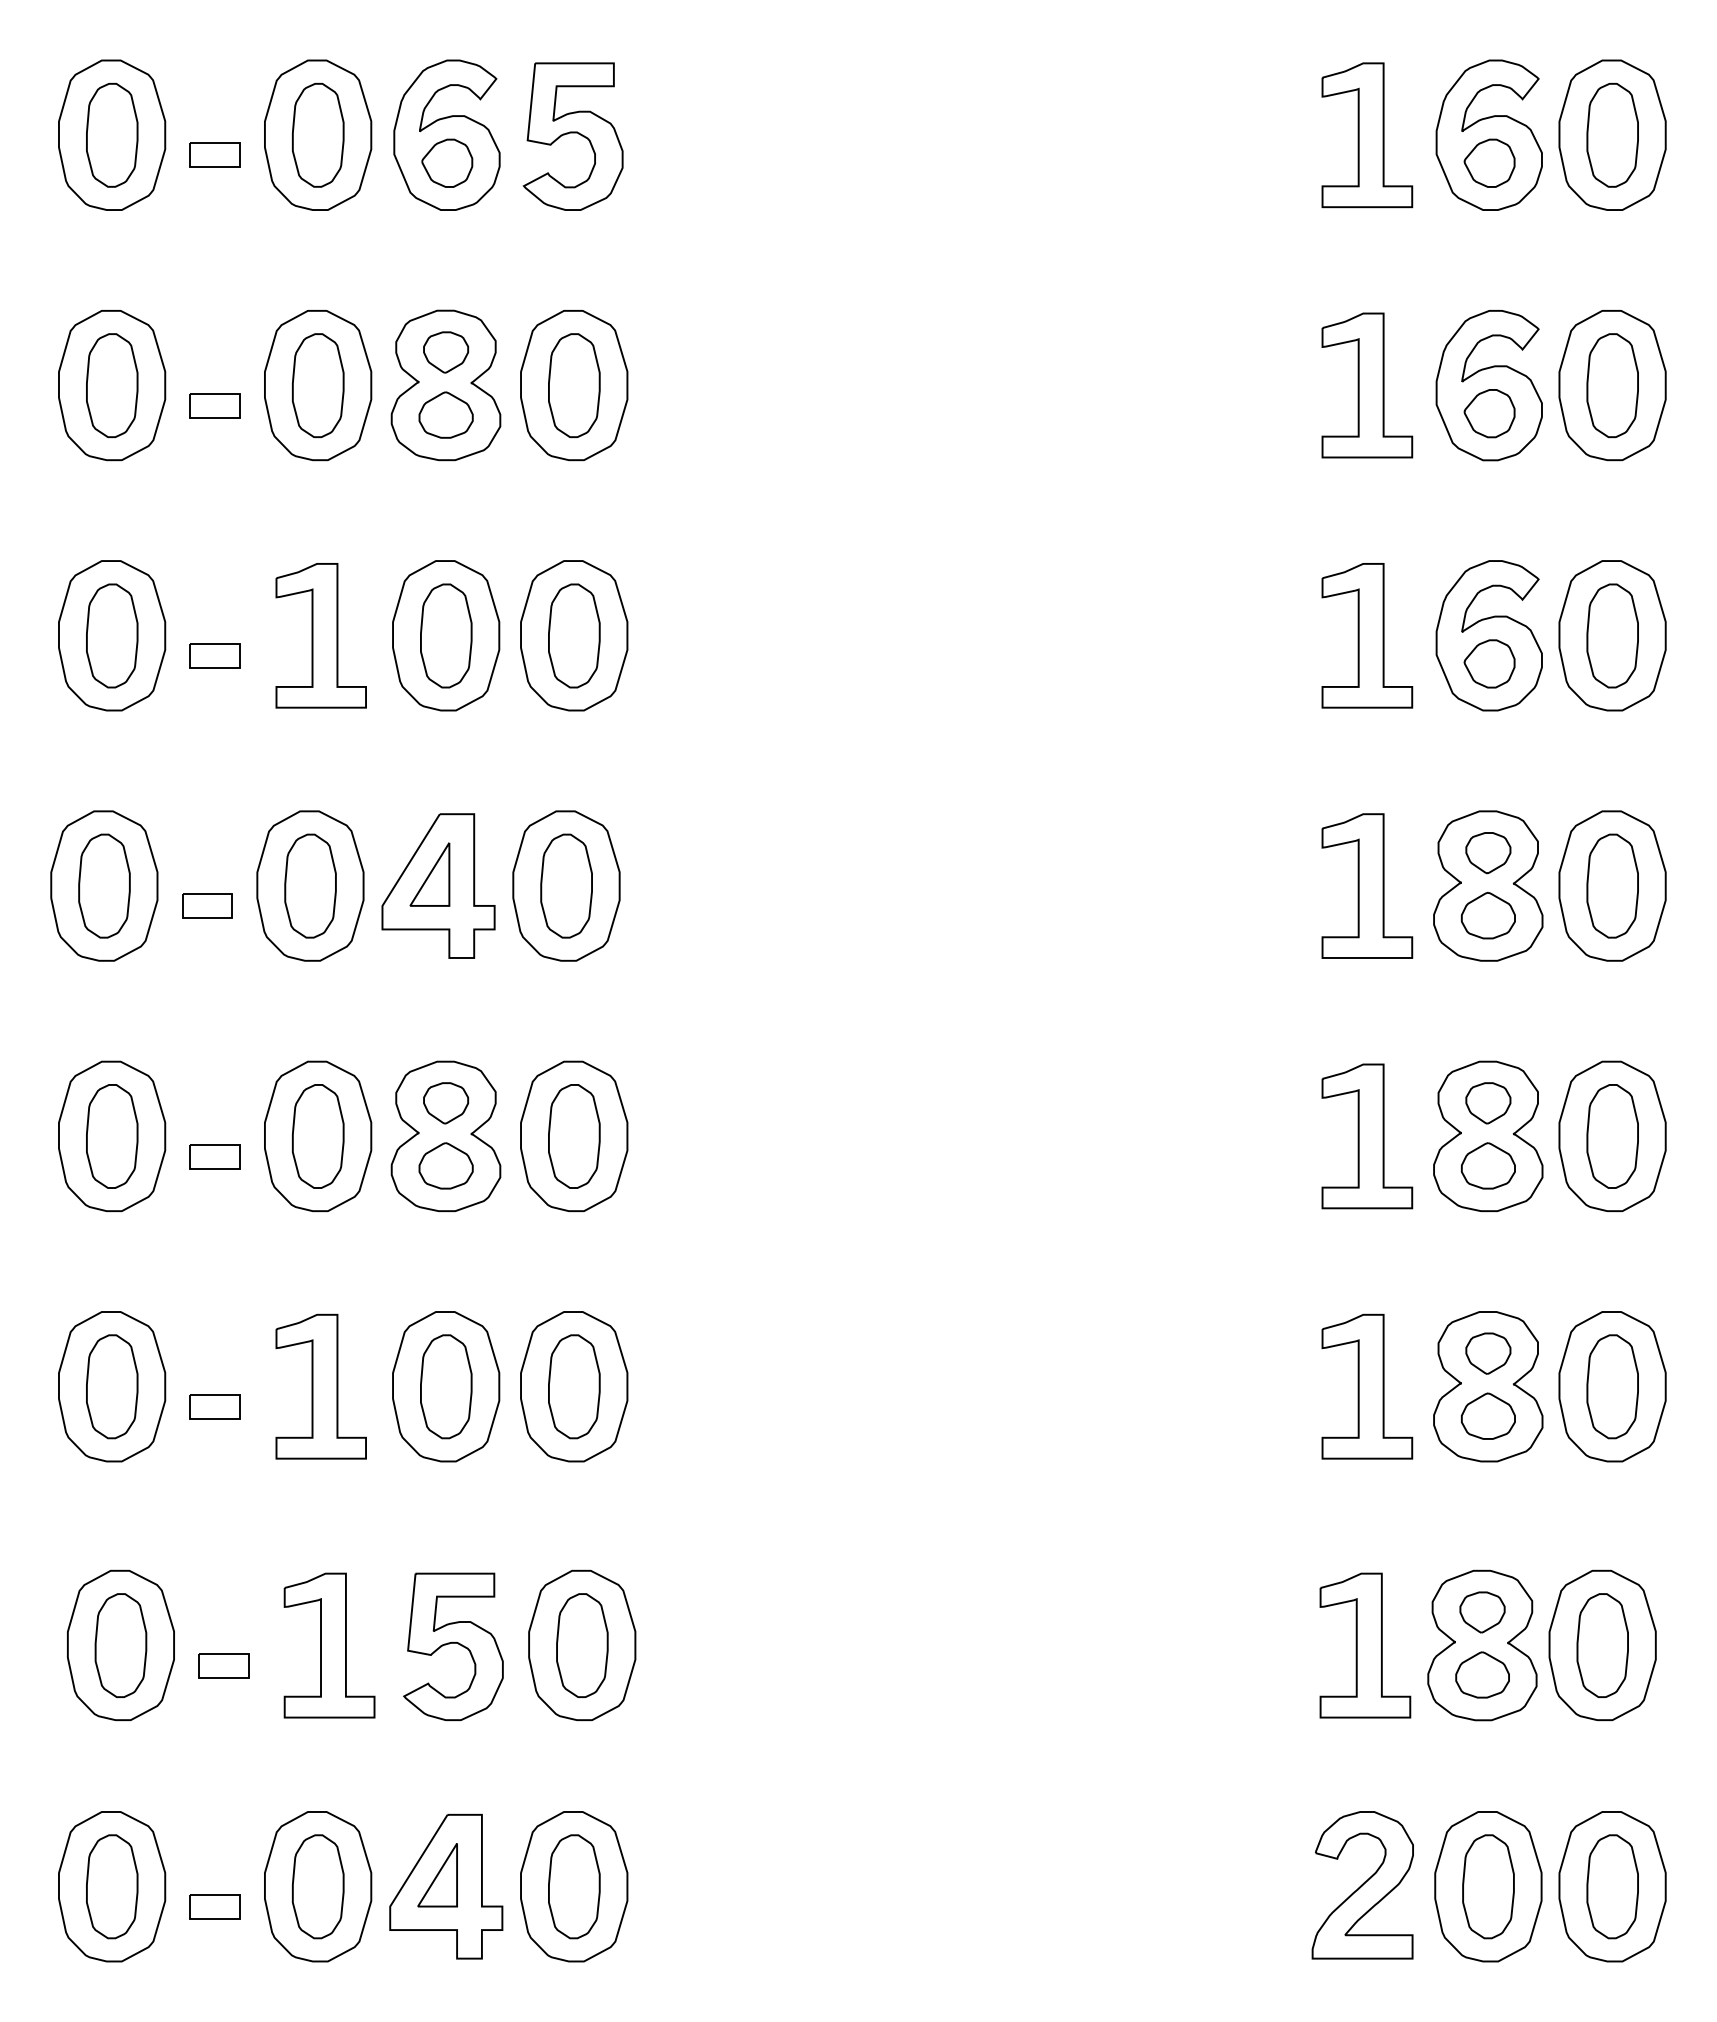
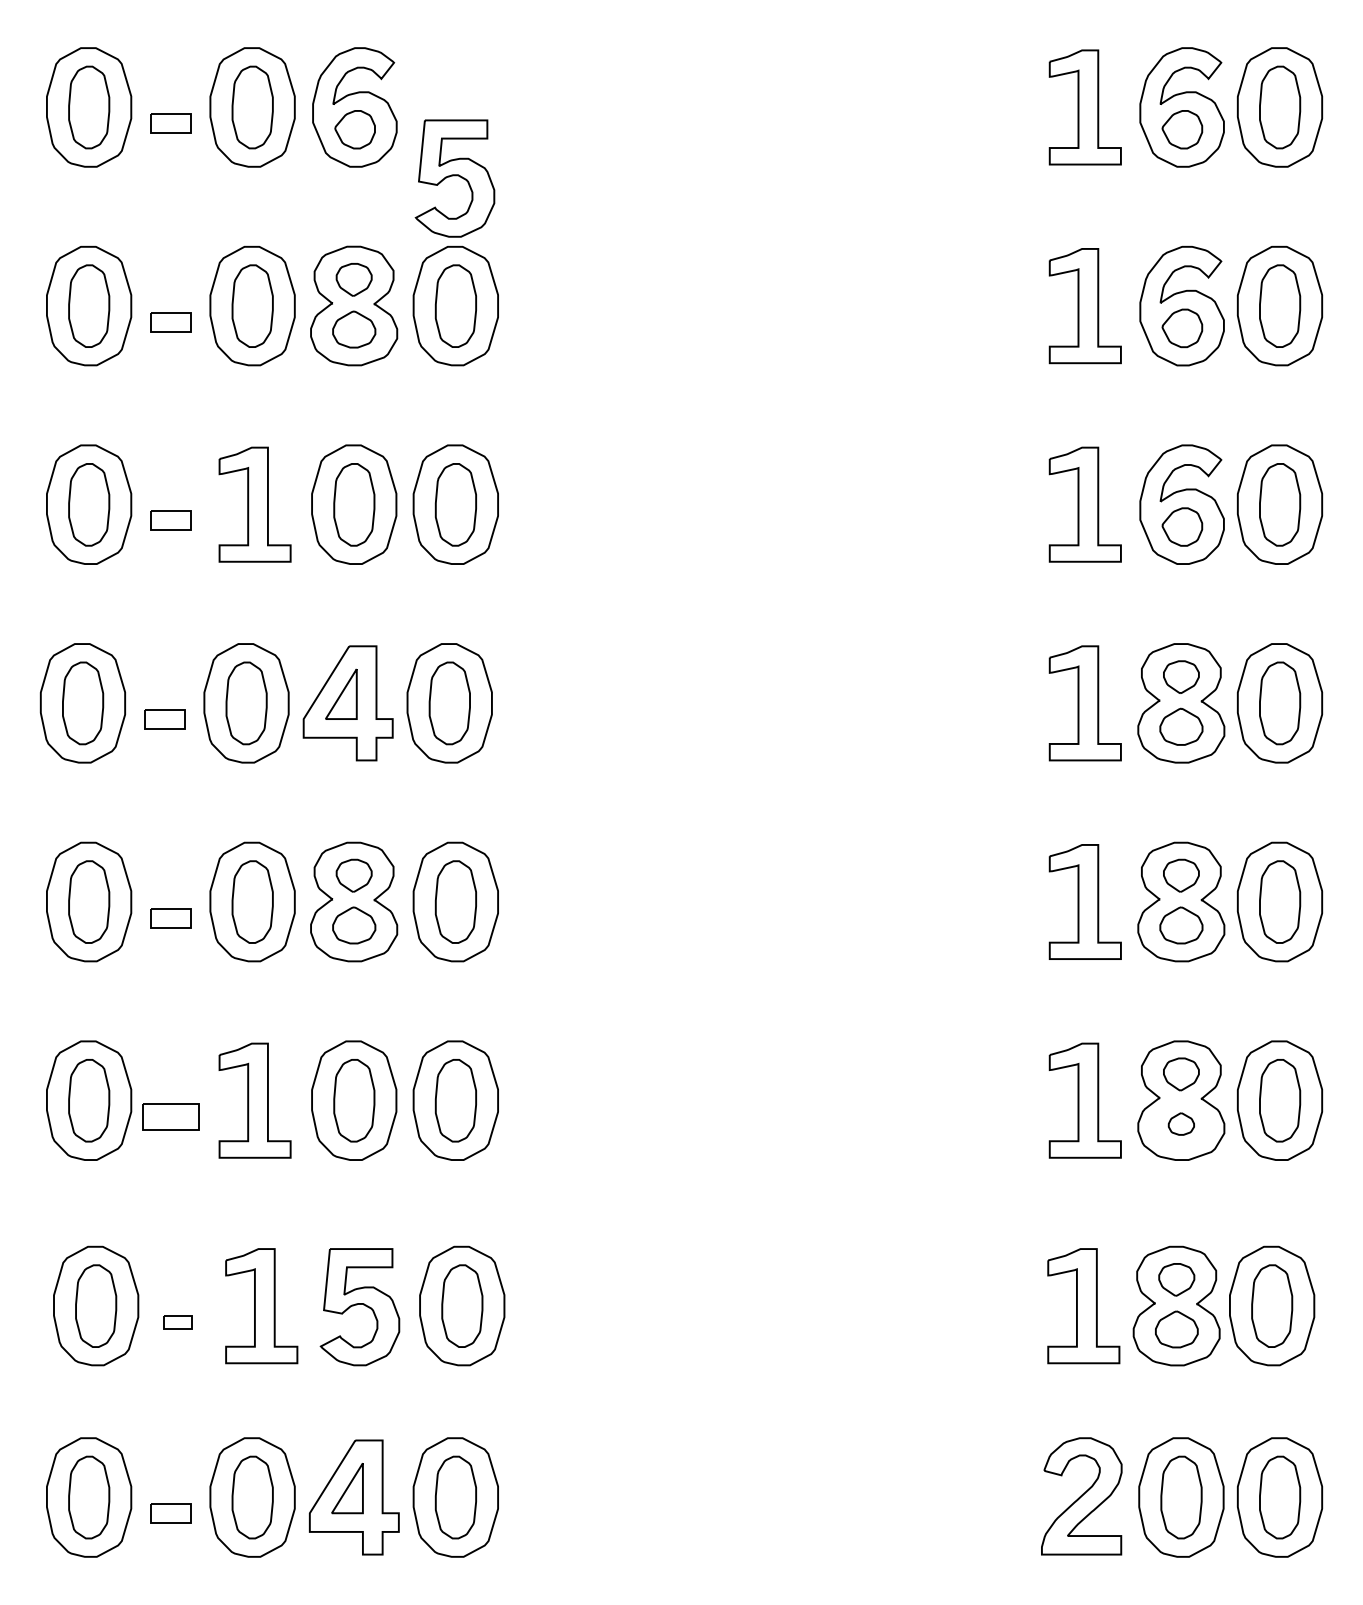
part: (572, 136) -> (454, 178), moved
part: (214, 1406) -> (170, 1116), size x1.4
part: (1488, 1415) -> (1181, 1123), size x0.6
part: (223, 1666) -> (177, 1322), size x0.7

